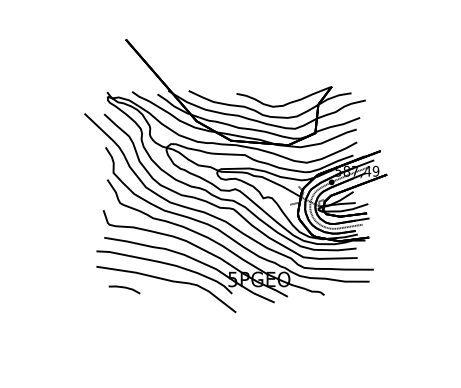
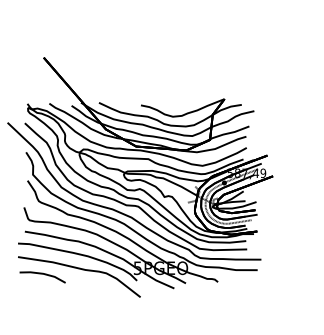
part: (124, 289) -> (42, 277), size x1.67

